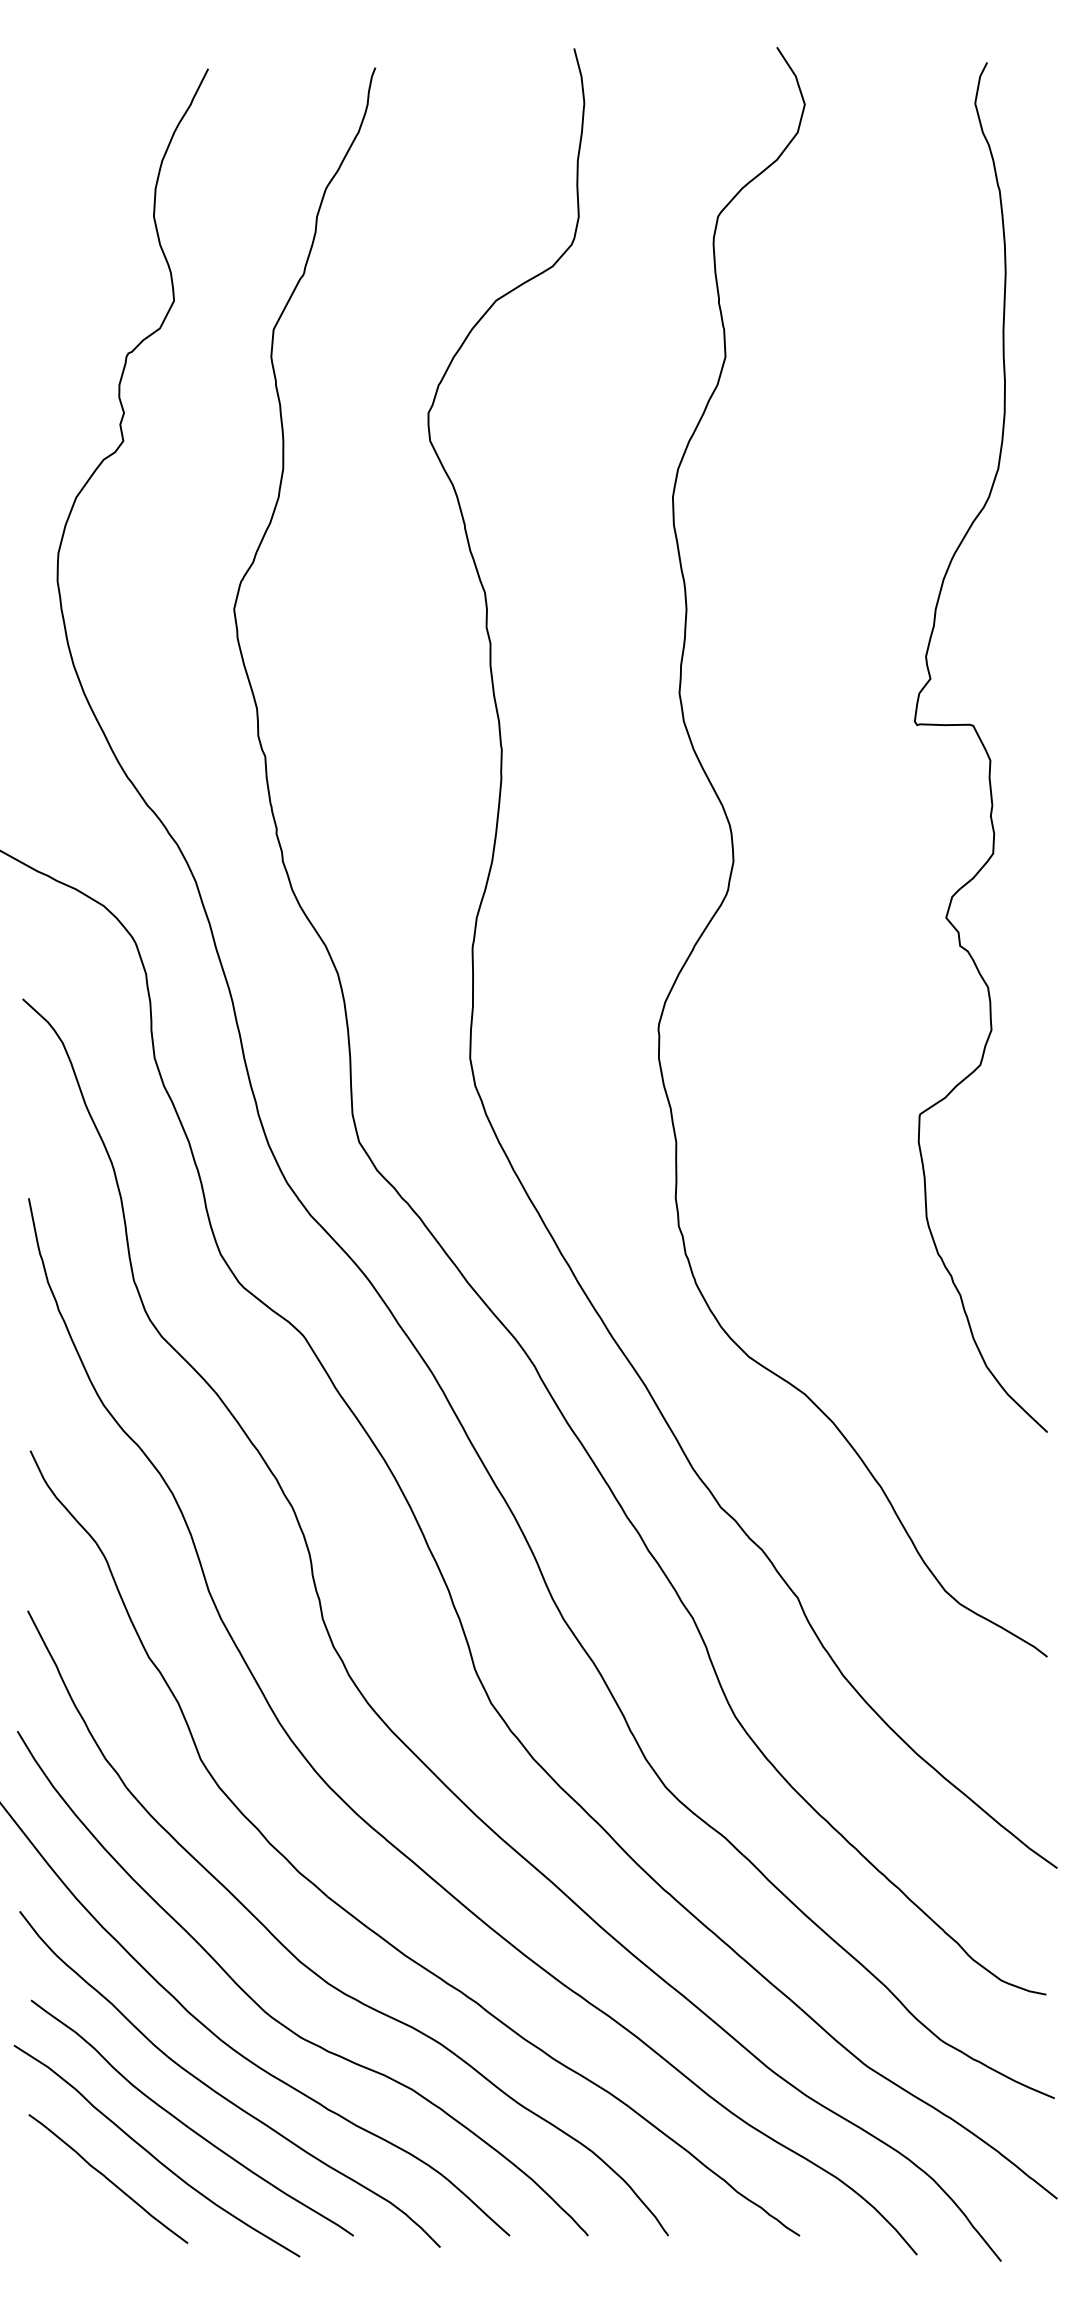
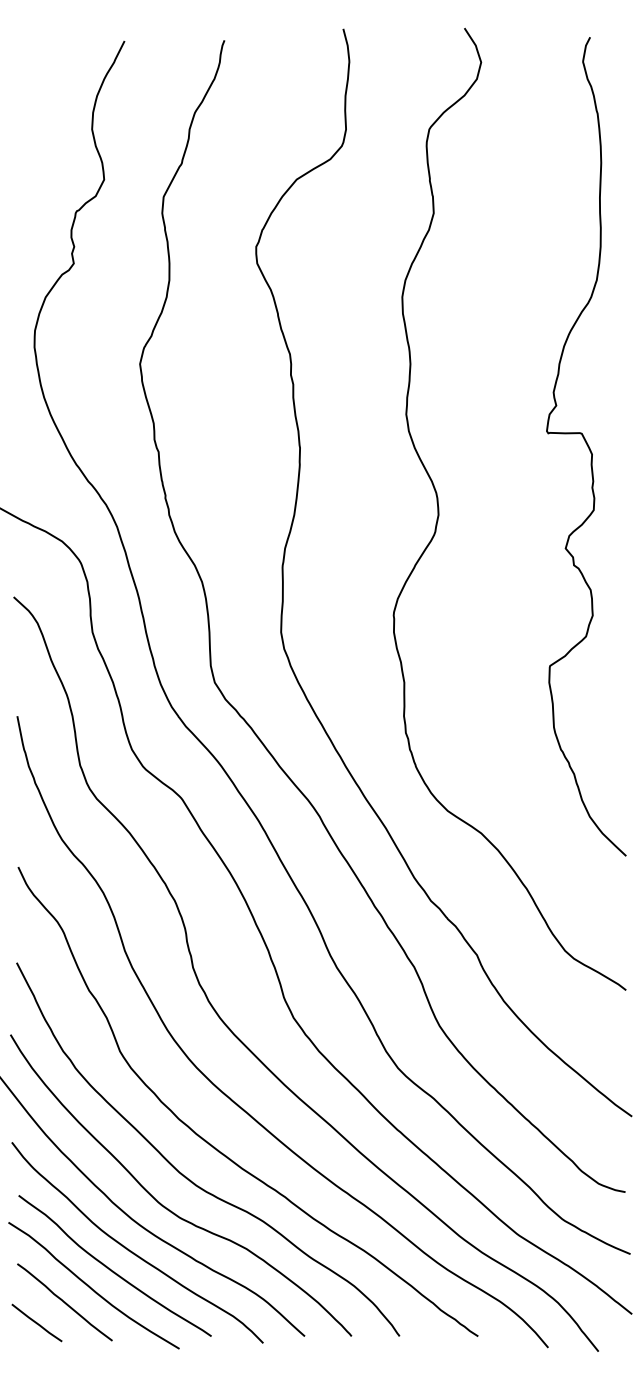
line: (60, 2212) -> (36, 1322), added

